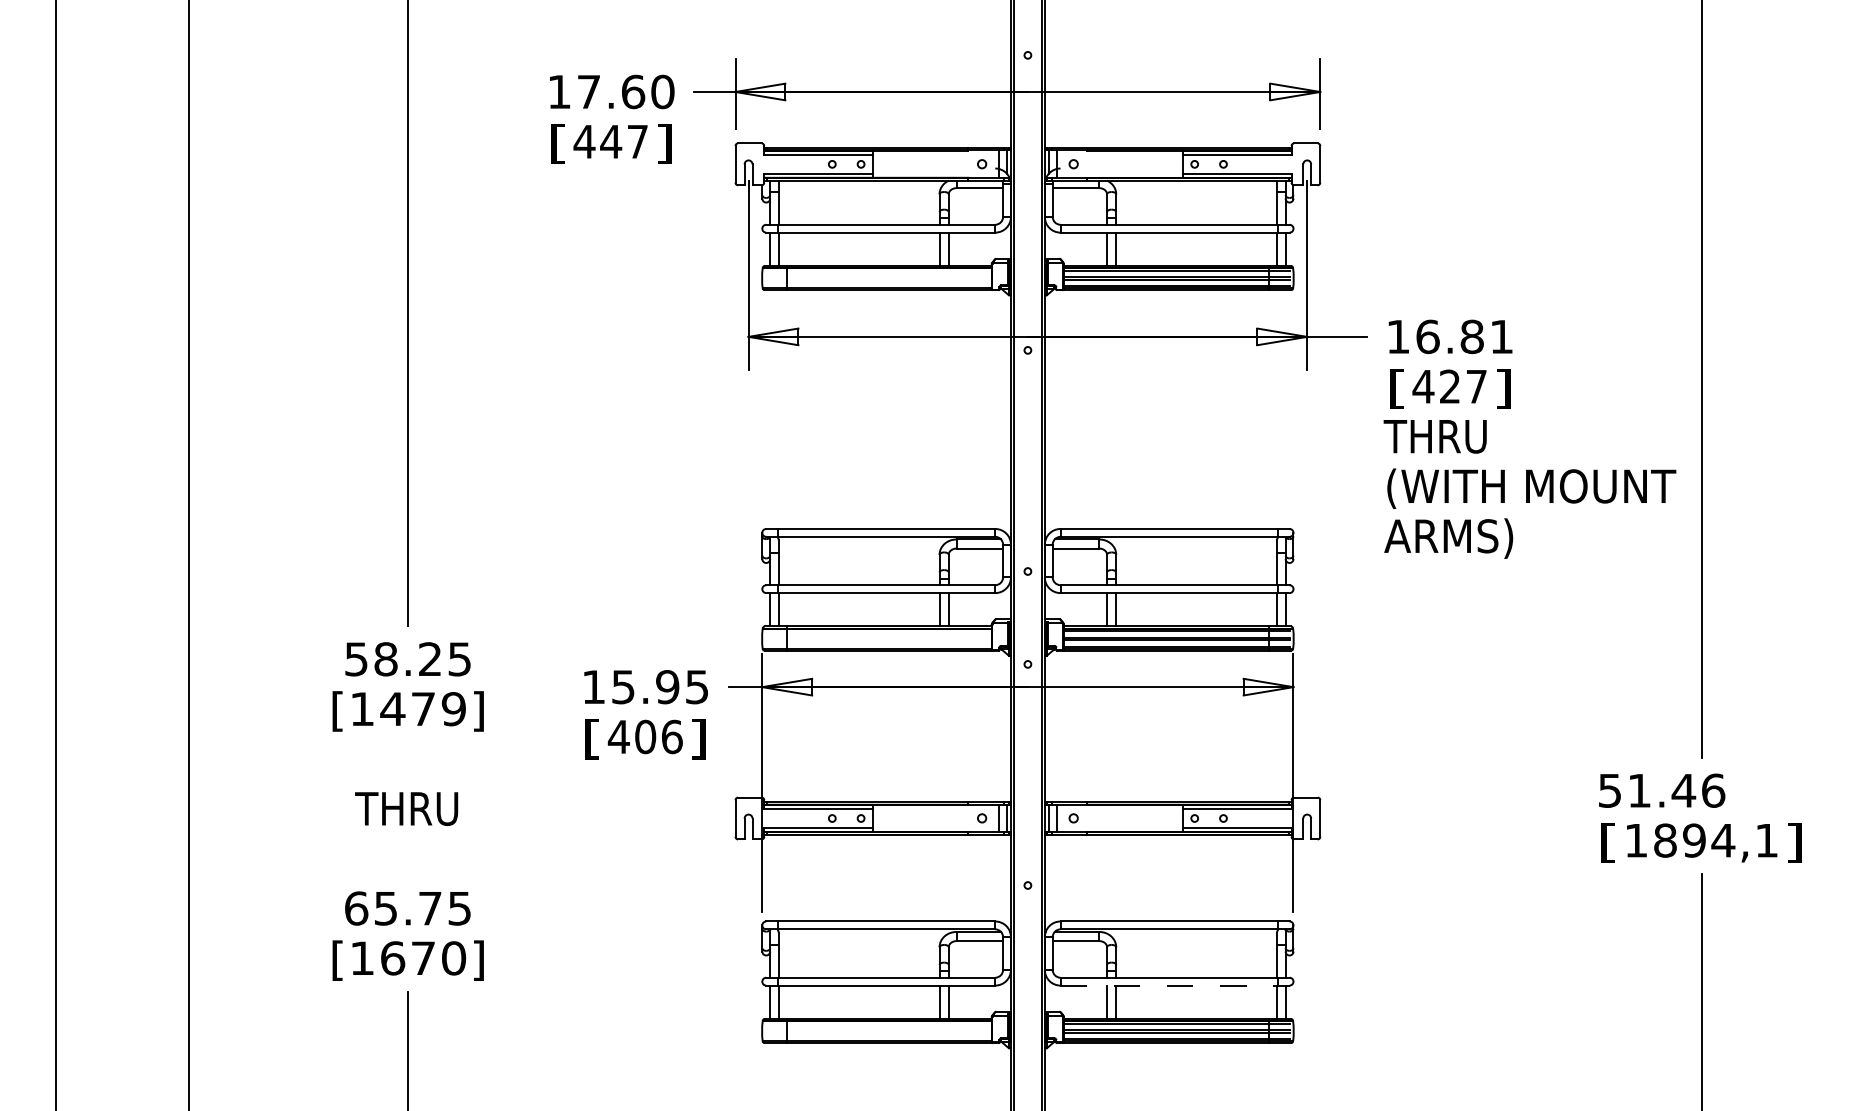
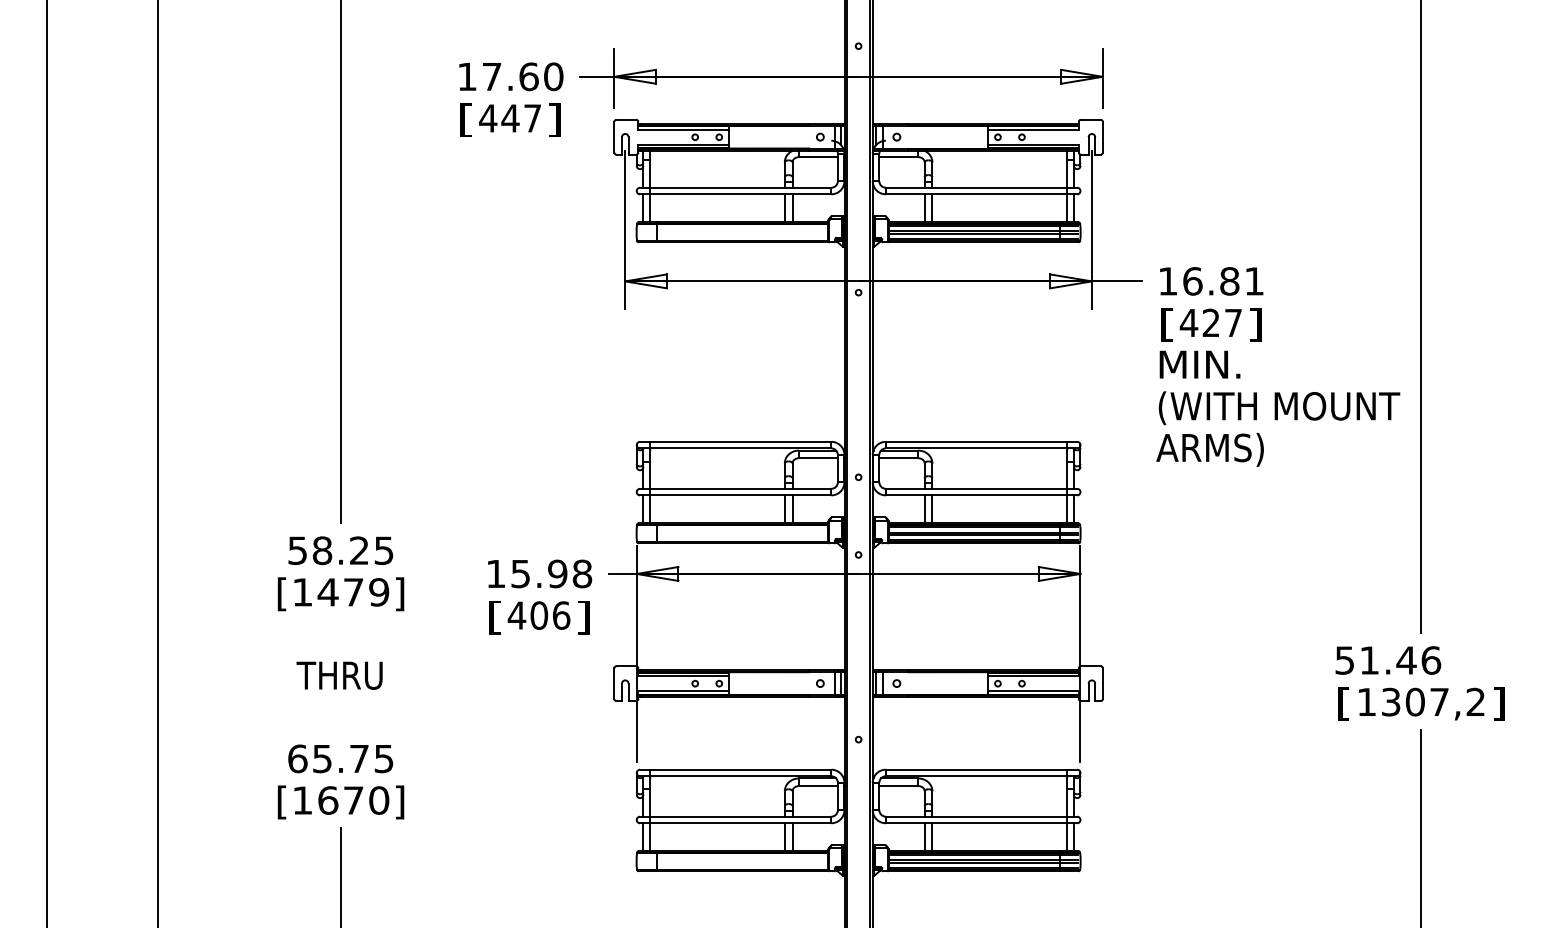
text: (1434, 436) -> (1198, 364), THRU -> MIN.
text: (696, 687) -> (581, 574), 15.95 -> 15.98
text: (1715, 840) -> (1432, 702), 1894,1 -> 1307,2
line: (1175, 985) -> (981, 823), dashed -> solid

